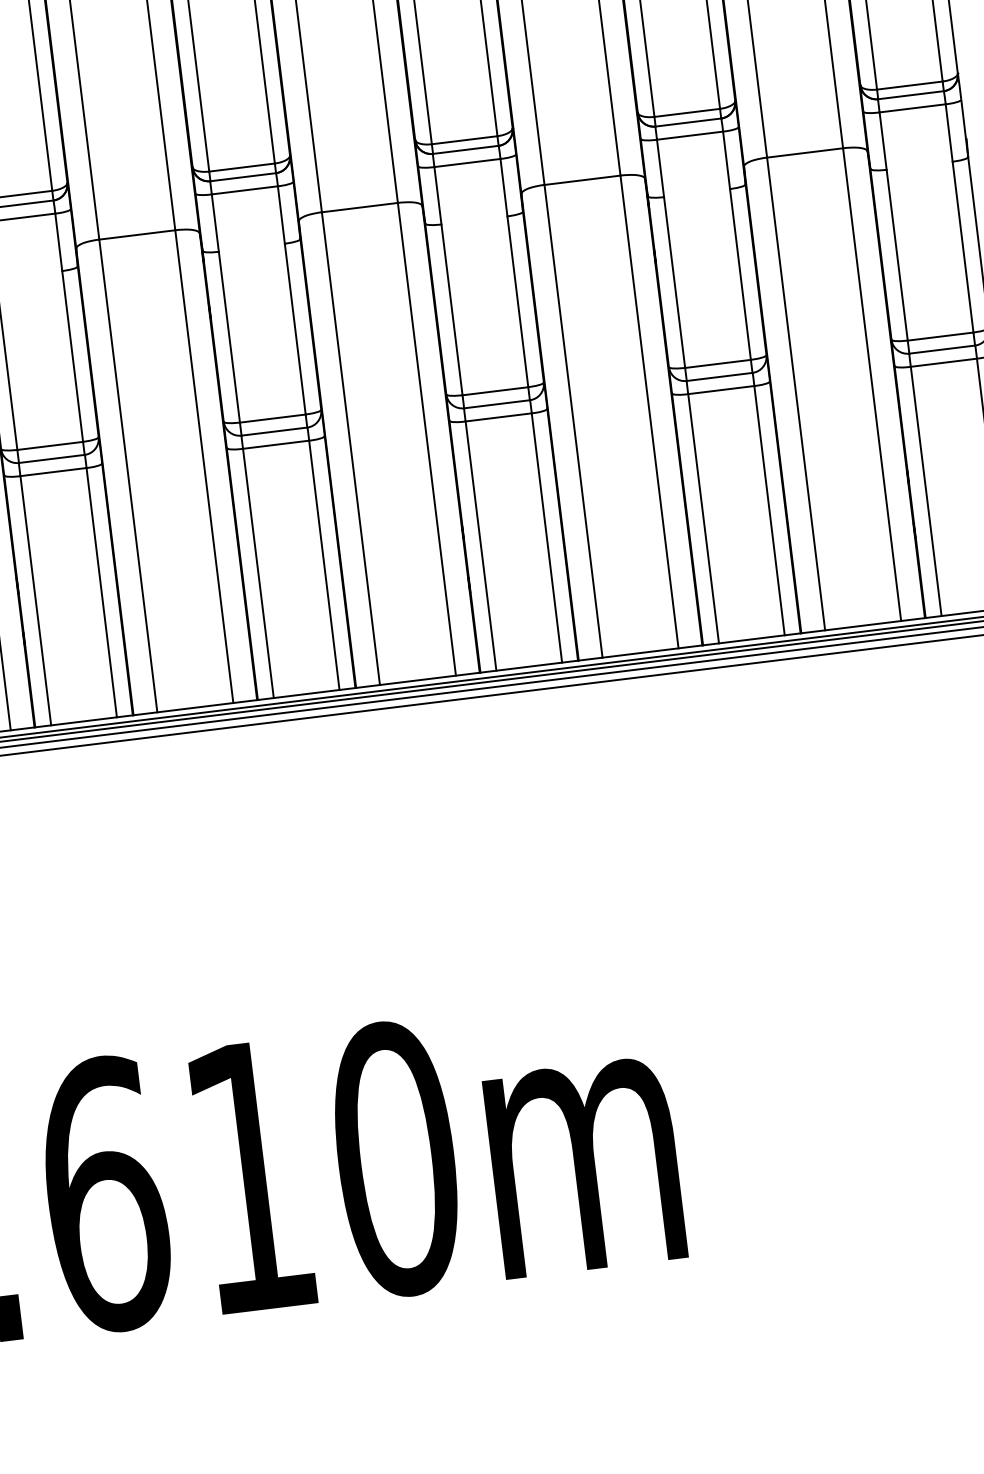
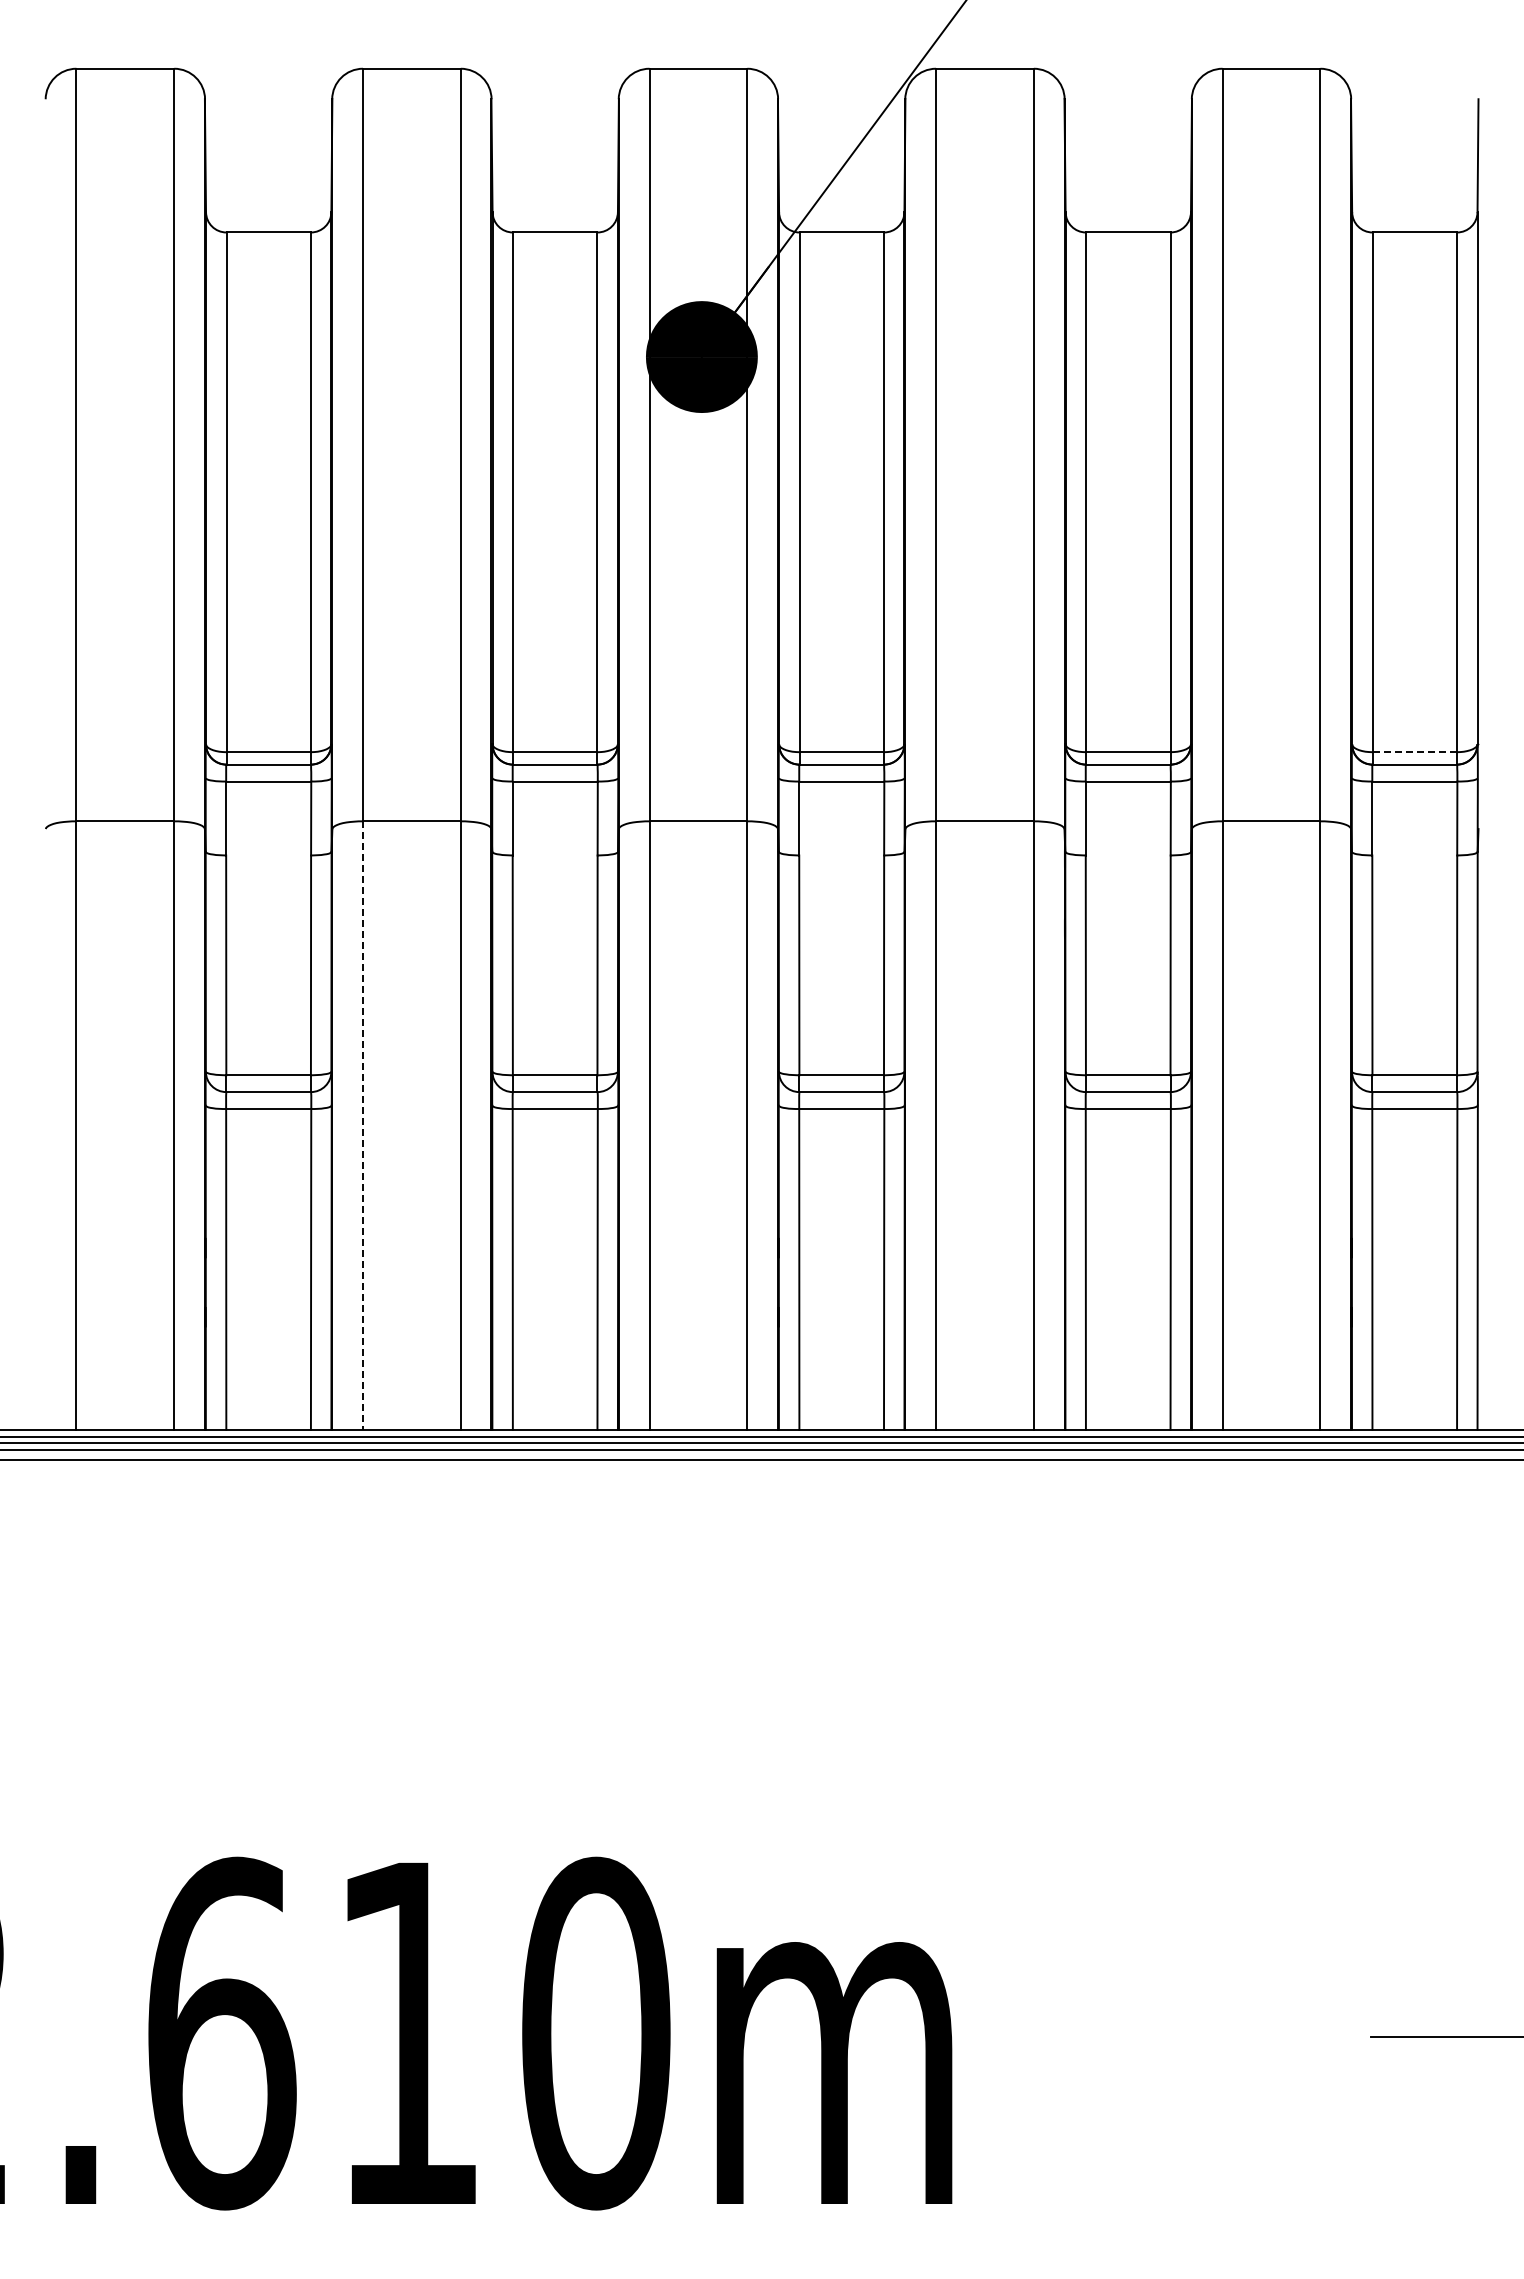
line: (910, 85) -> (1415, 752), solid -> dashed
line: (128, 476) -> (362, 1126), solid -> dashed

